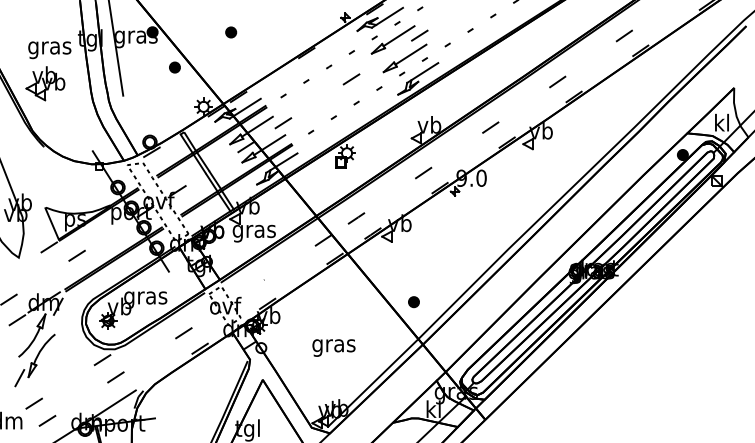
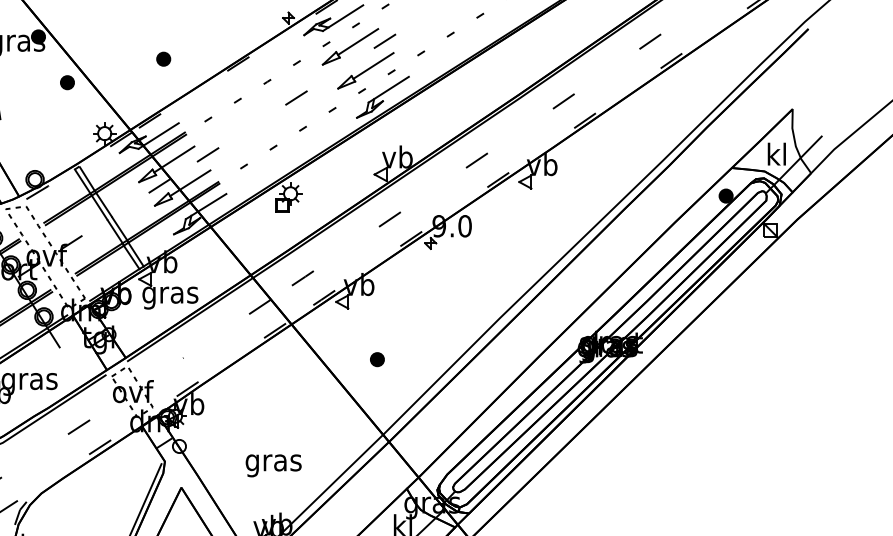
part: (231, 32) -> (164, 59), moved
part: (413, 302) -> (376, 360), moved
text: (333, 347) -> (273, 465), moved

